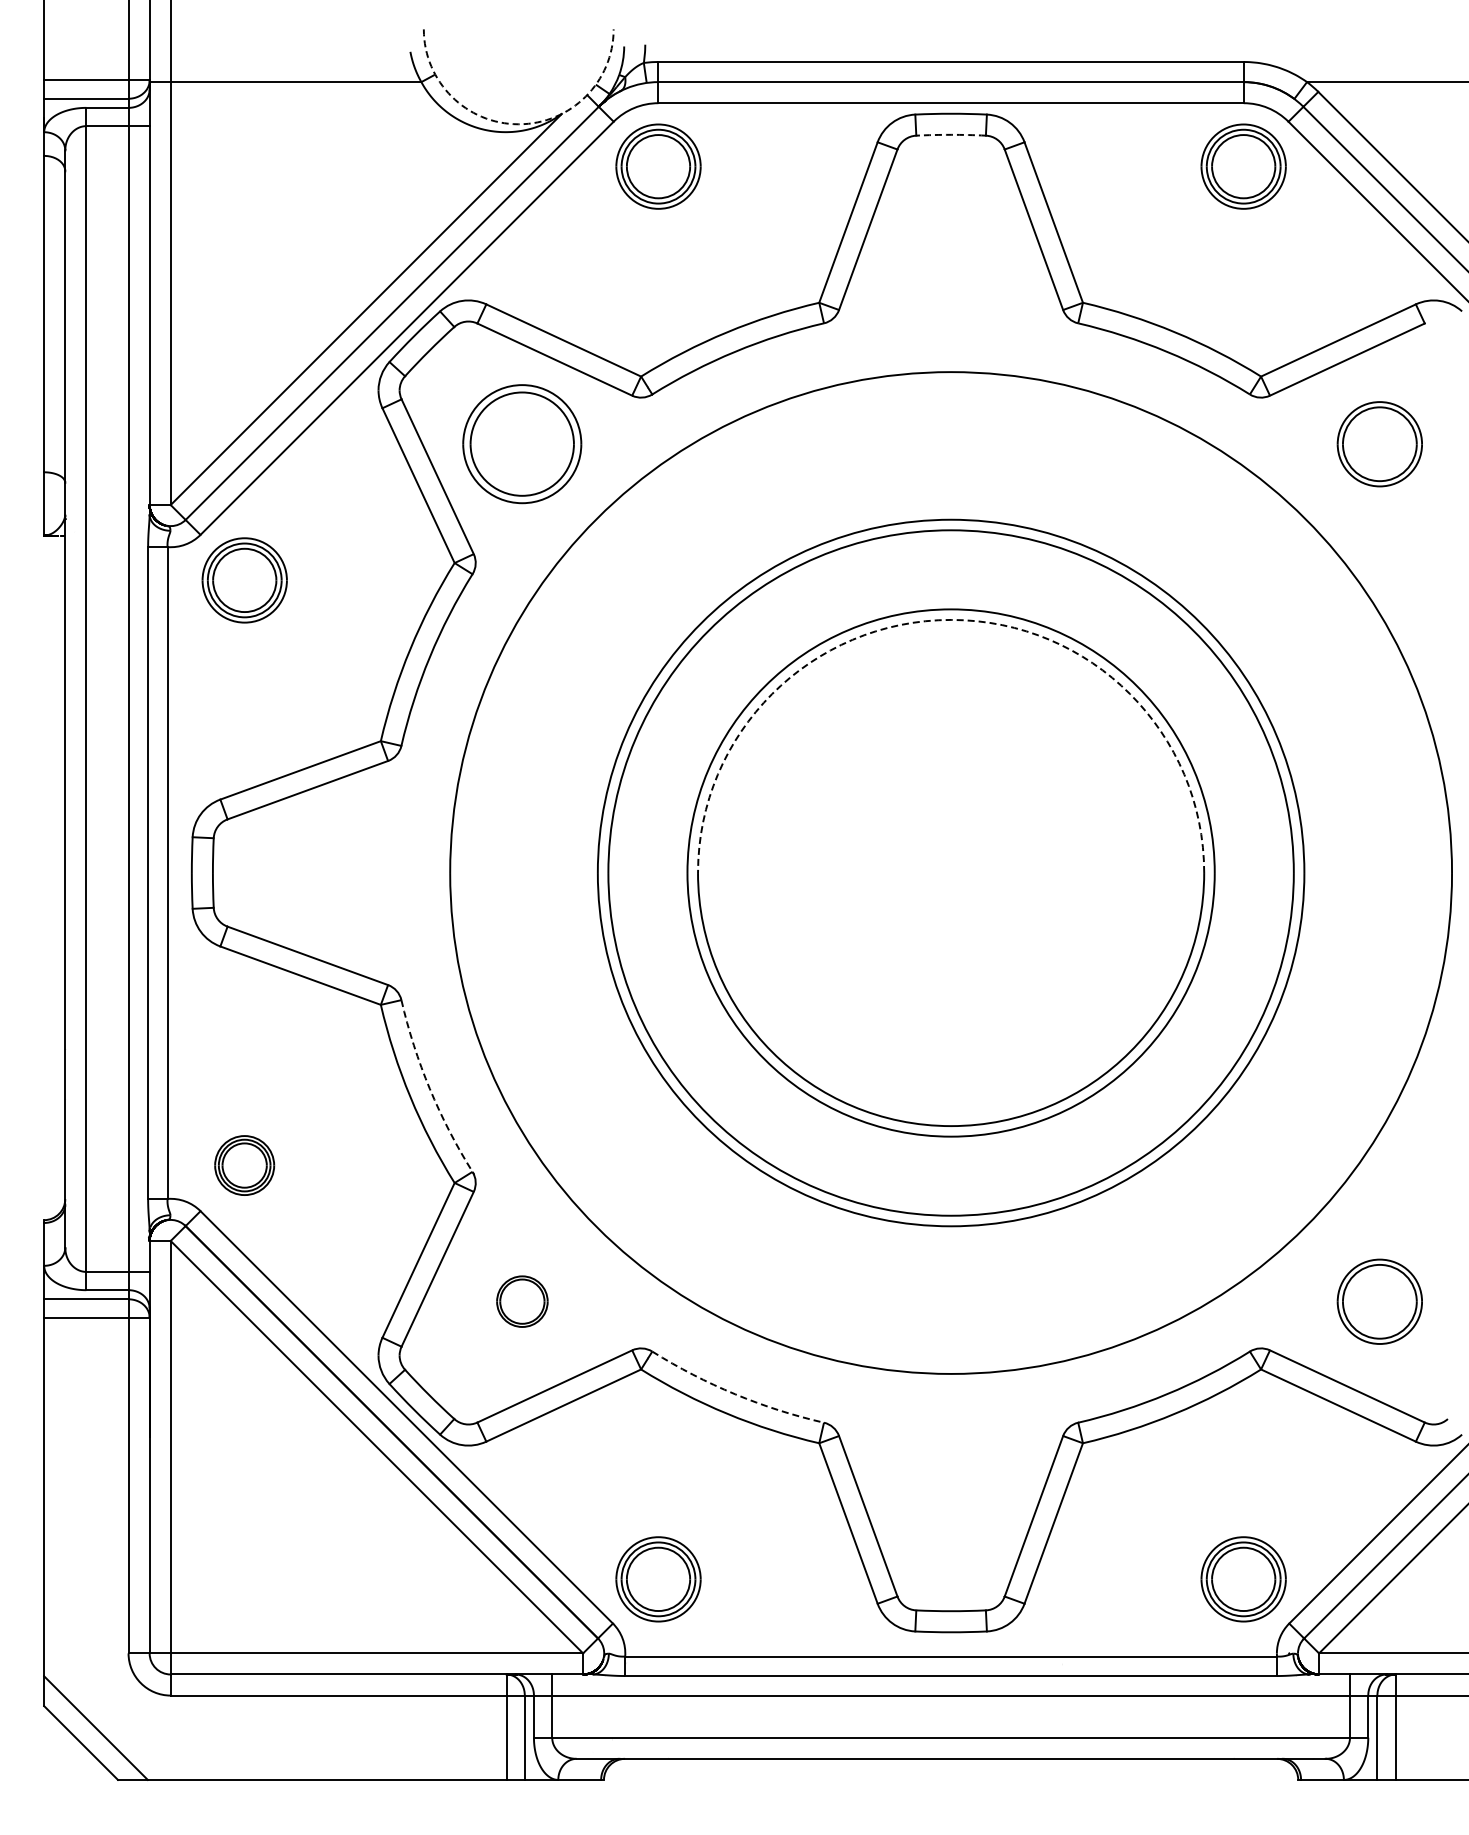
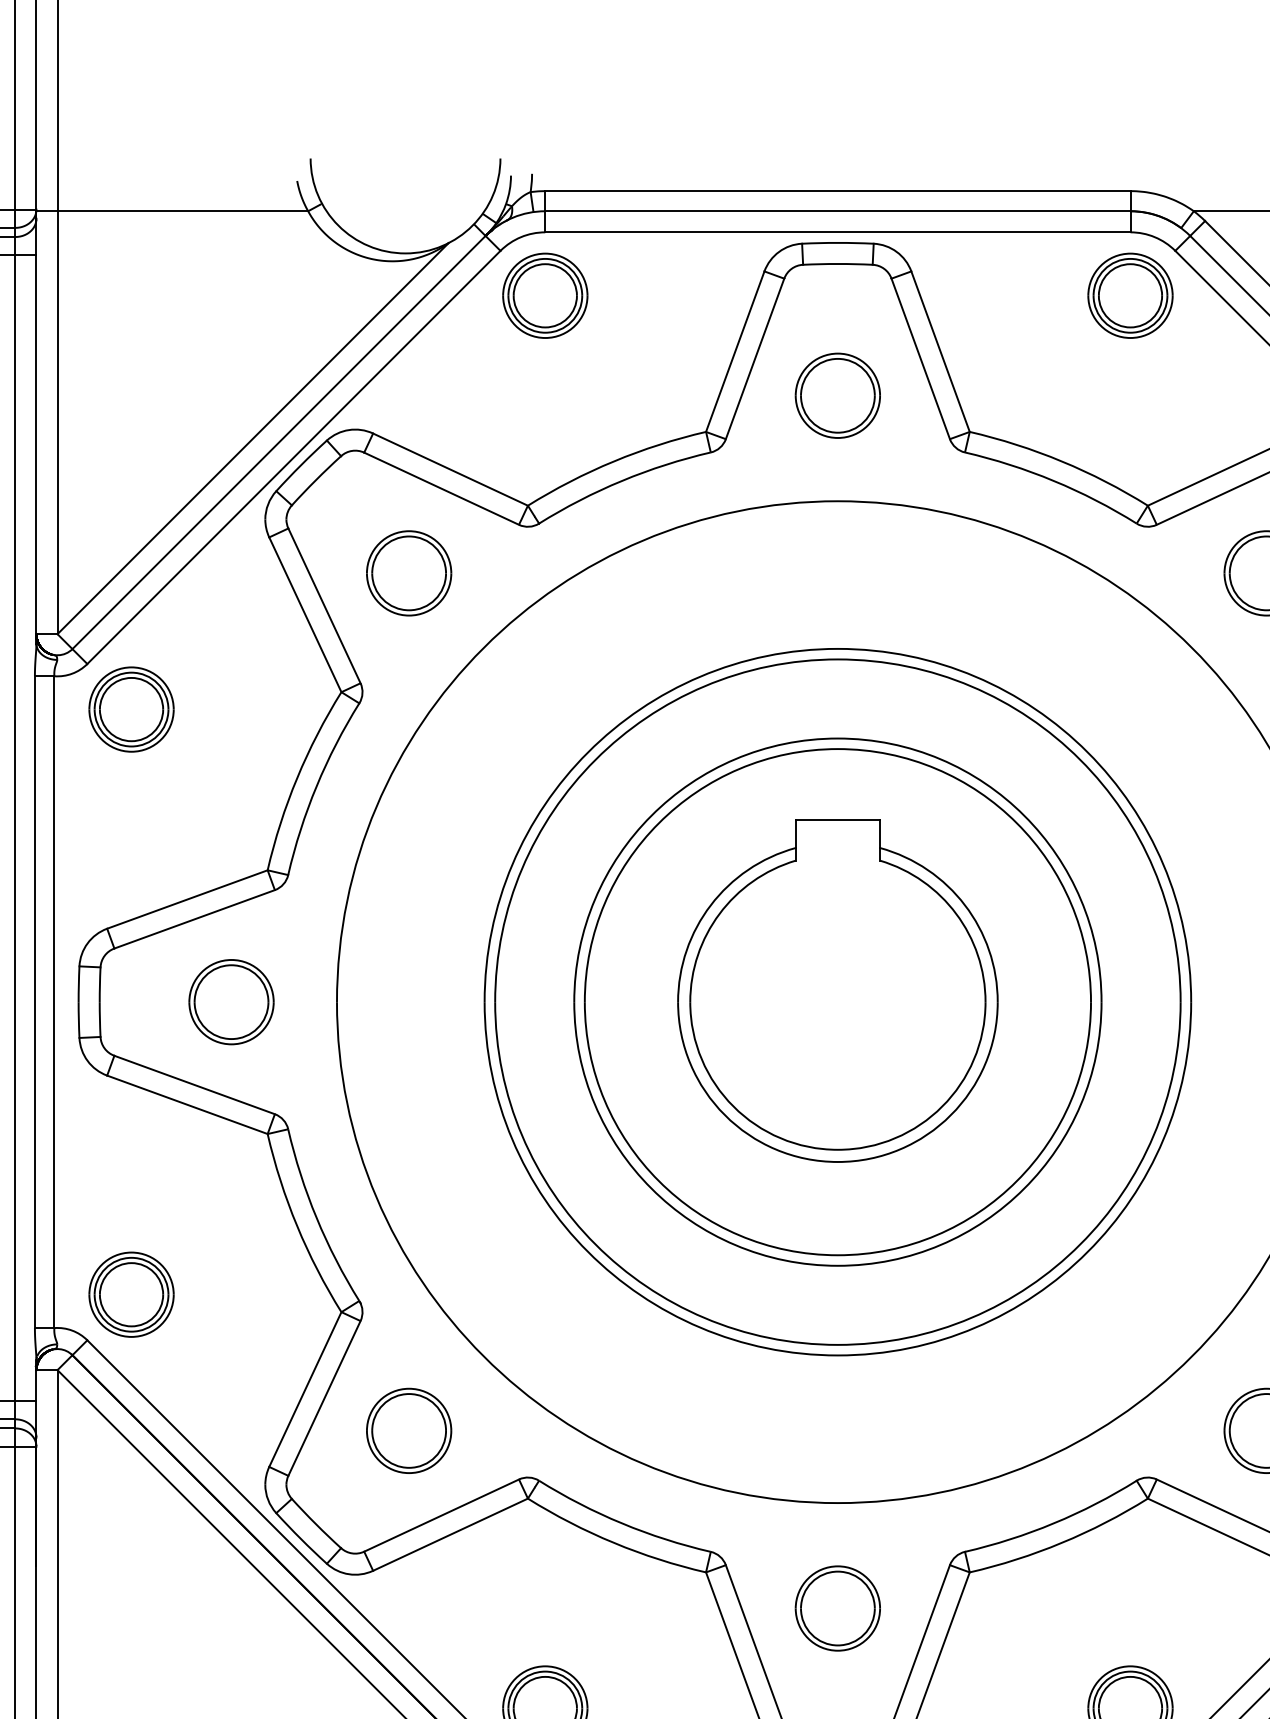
arc: (518, 124) -> (405, 253), dashed -> solid
arc: (951, 134) -> (838, 263), dashed -> solid
part: (951, 266) -> (838, 395), added
part: (522, 444) -> (409, 573), size x0.71
arc: (951, 619) -> (838, 748), dashed -> solid
part: (950, 861) -> (837, 990), added
part: (344, 873) -> (231, 1002), added
arc: (429, 1088) -> (316, 1217), dashed -> solid
part: (244, 1165) -> (131, 1294), size x1.43
part: (522, 1301) -> (409, 1430), size x1.67
arc: (735, 1394) -> (622, 1523), dashed -> solid
part: (951, 1479) -> (838, 1608), added

